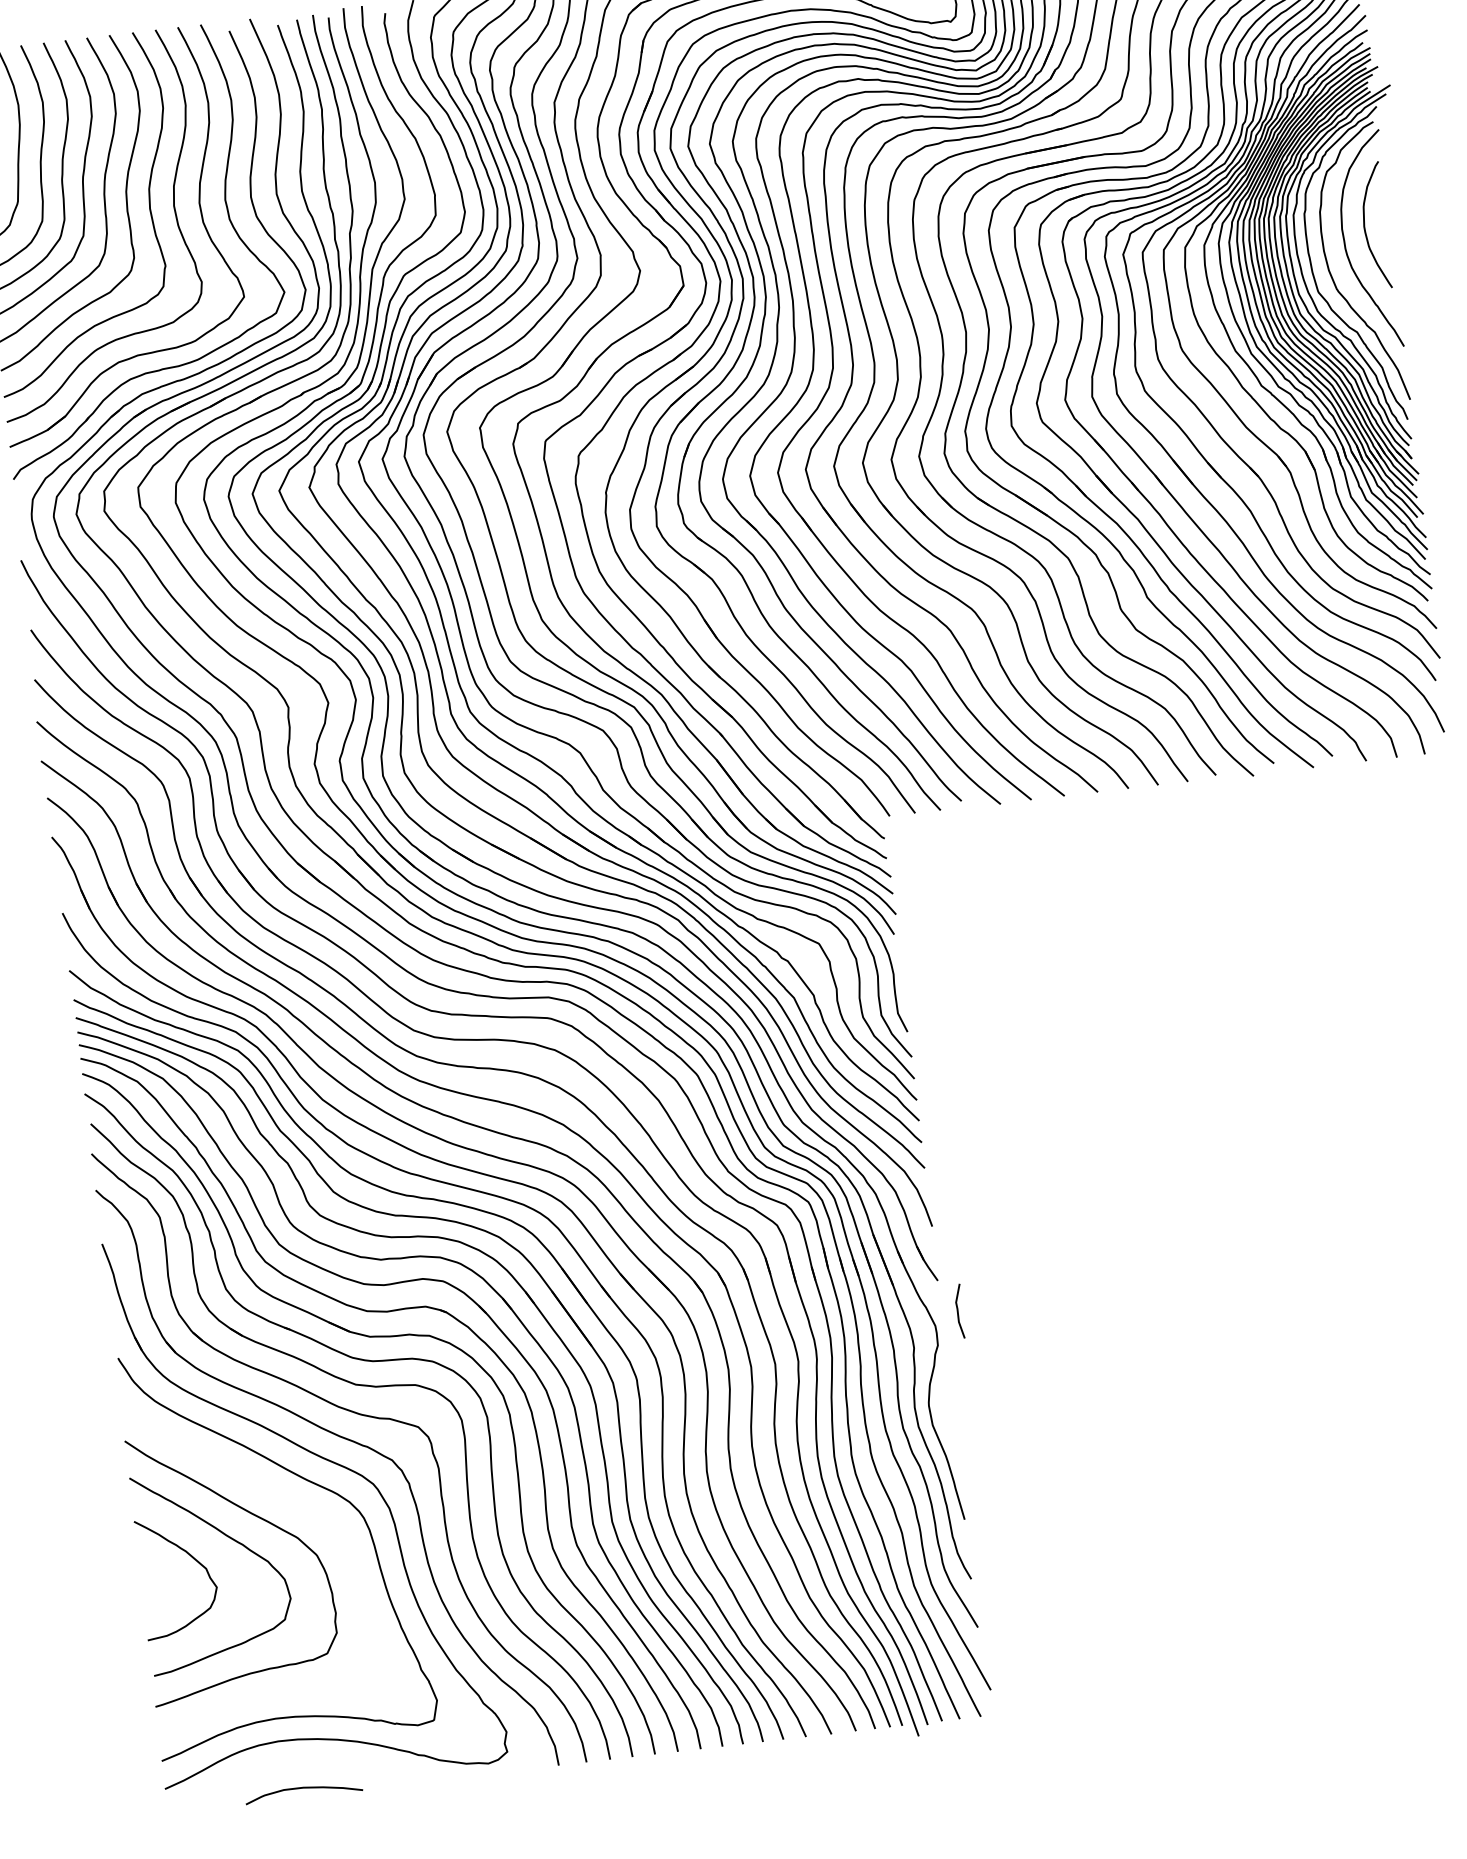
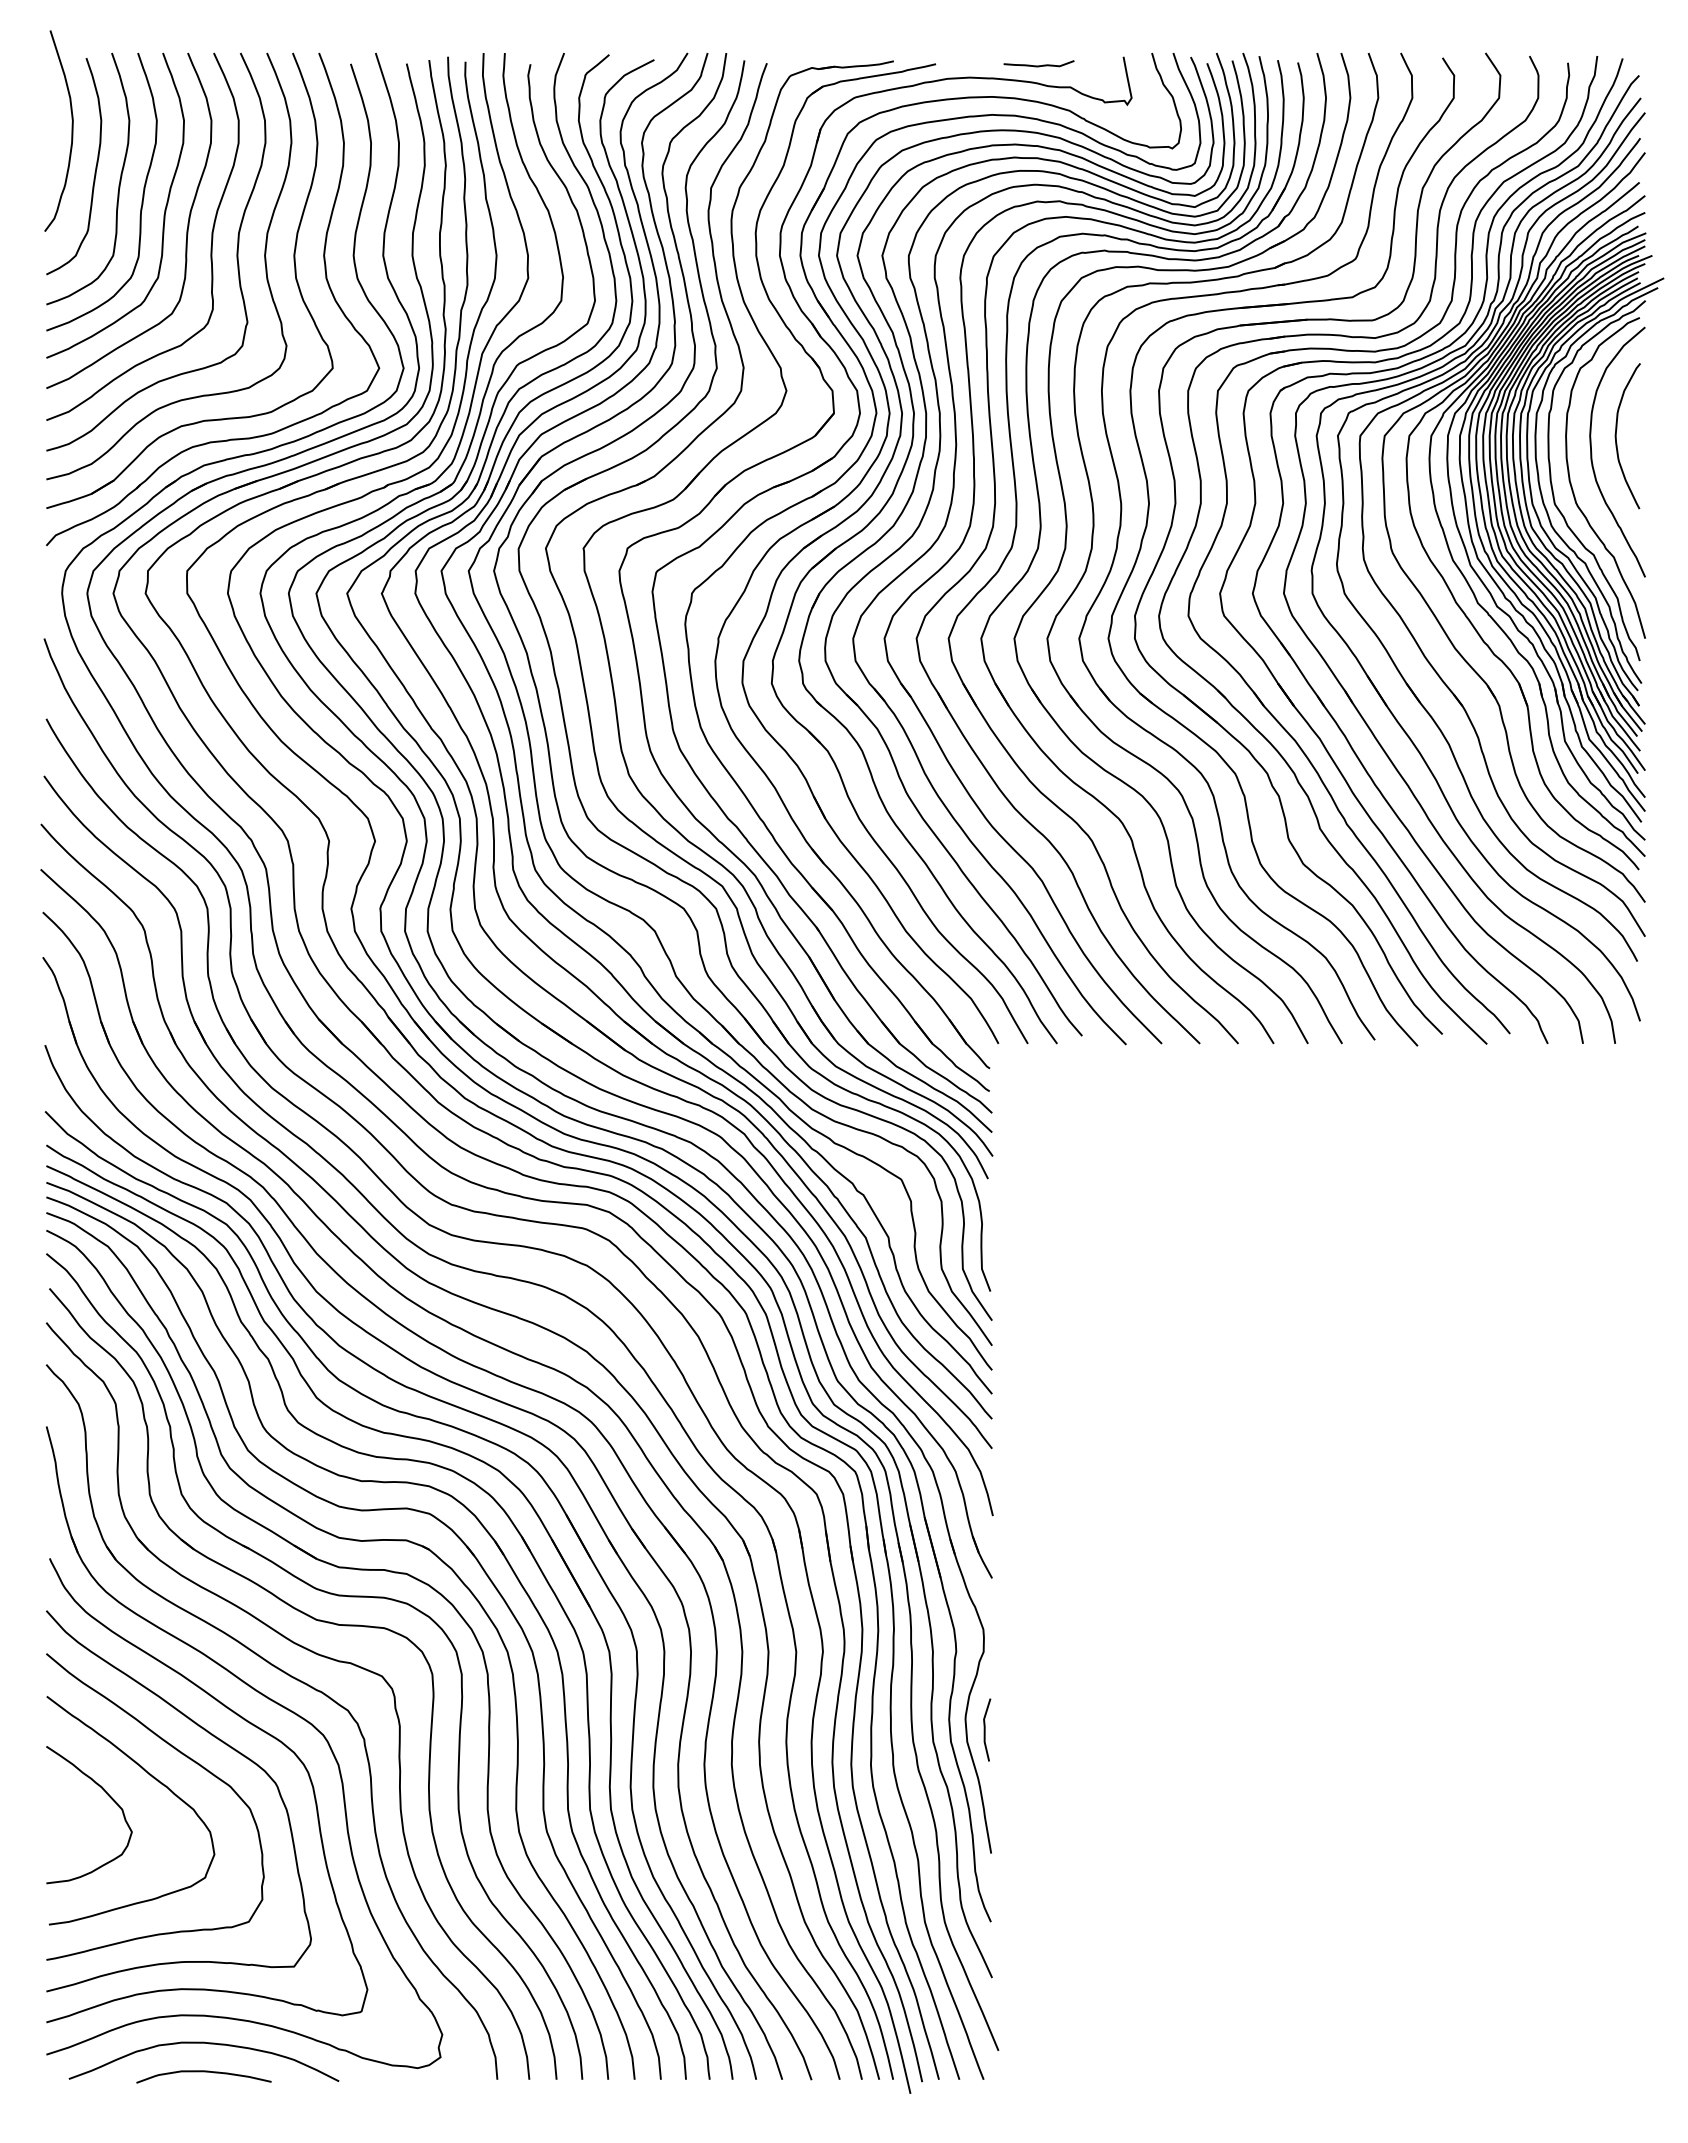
line: (958, 1311) -> (985, 1729), moved
curve: (284, 1499) -> (220, 1741), added
curve: (304, 1764) -> (208, 2044), added

